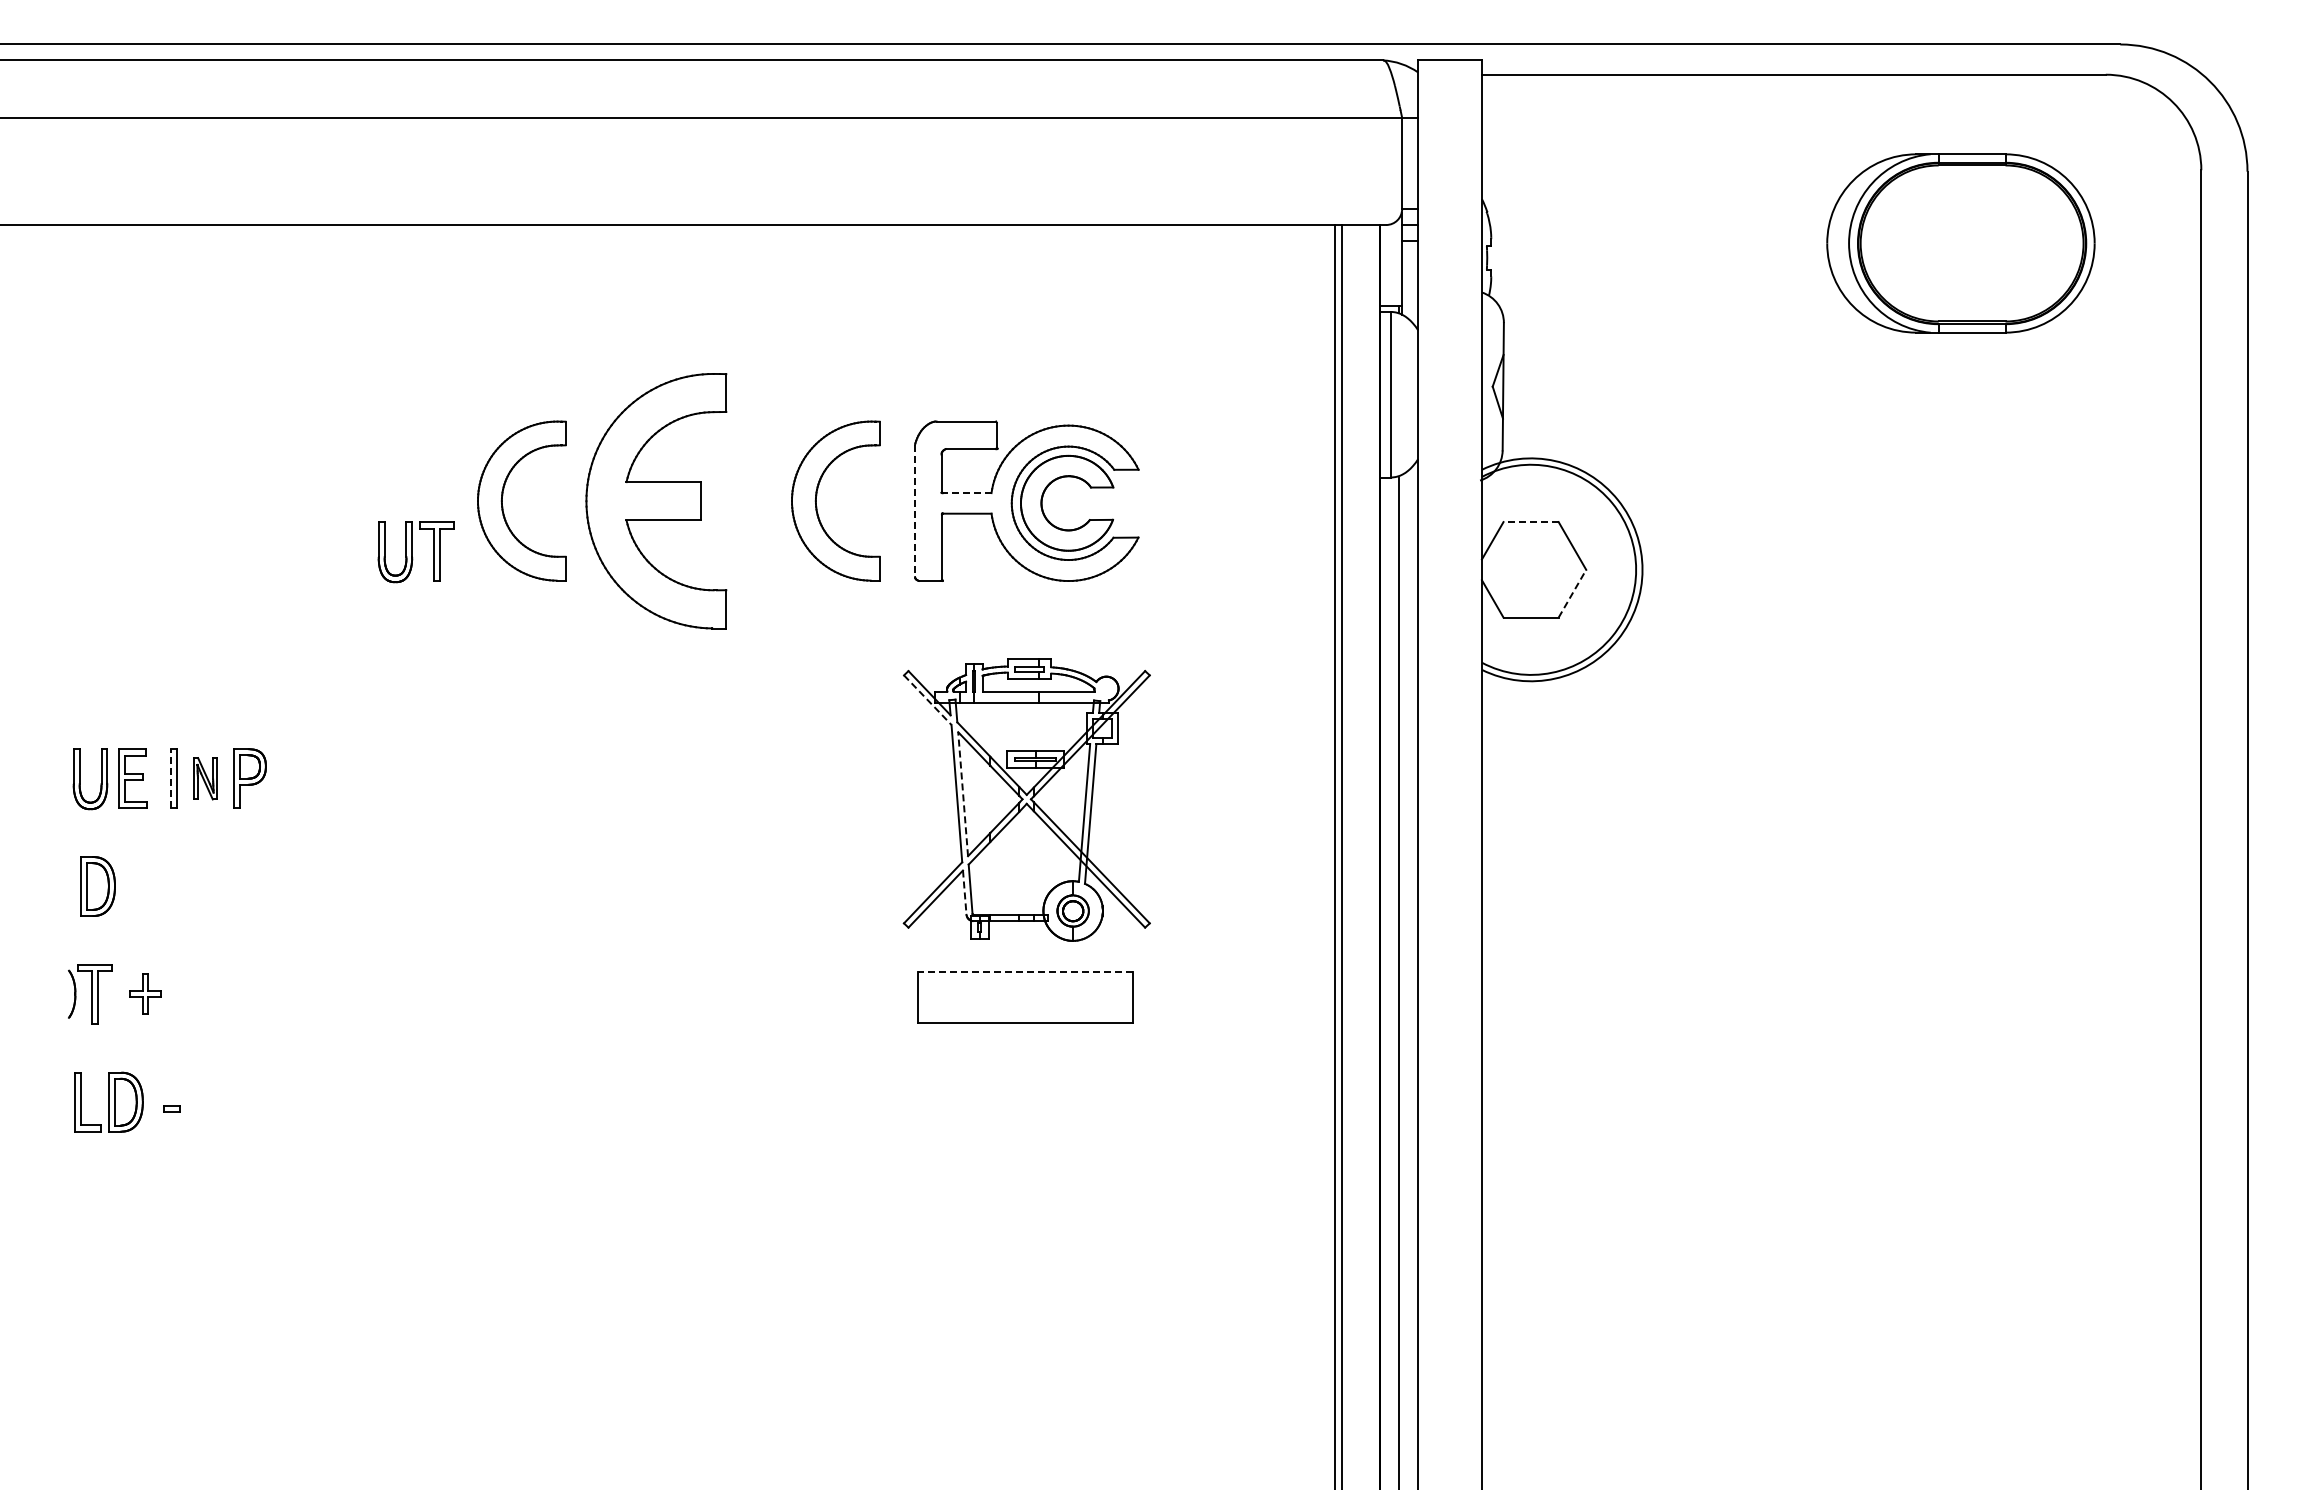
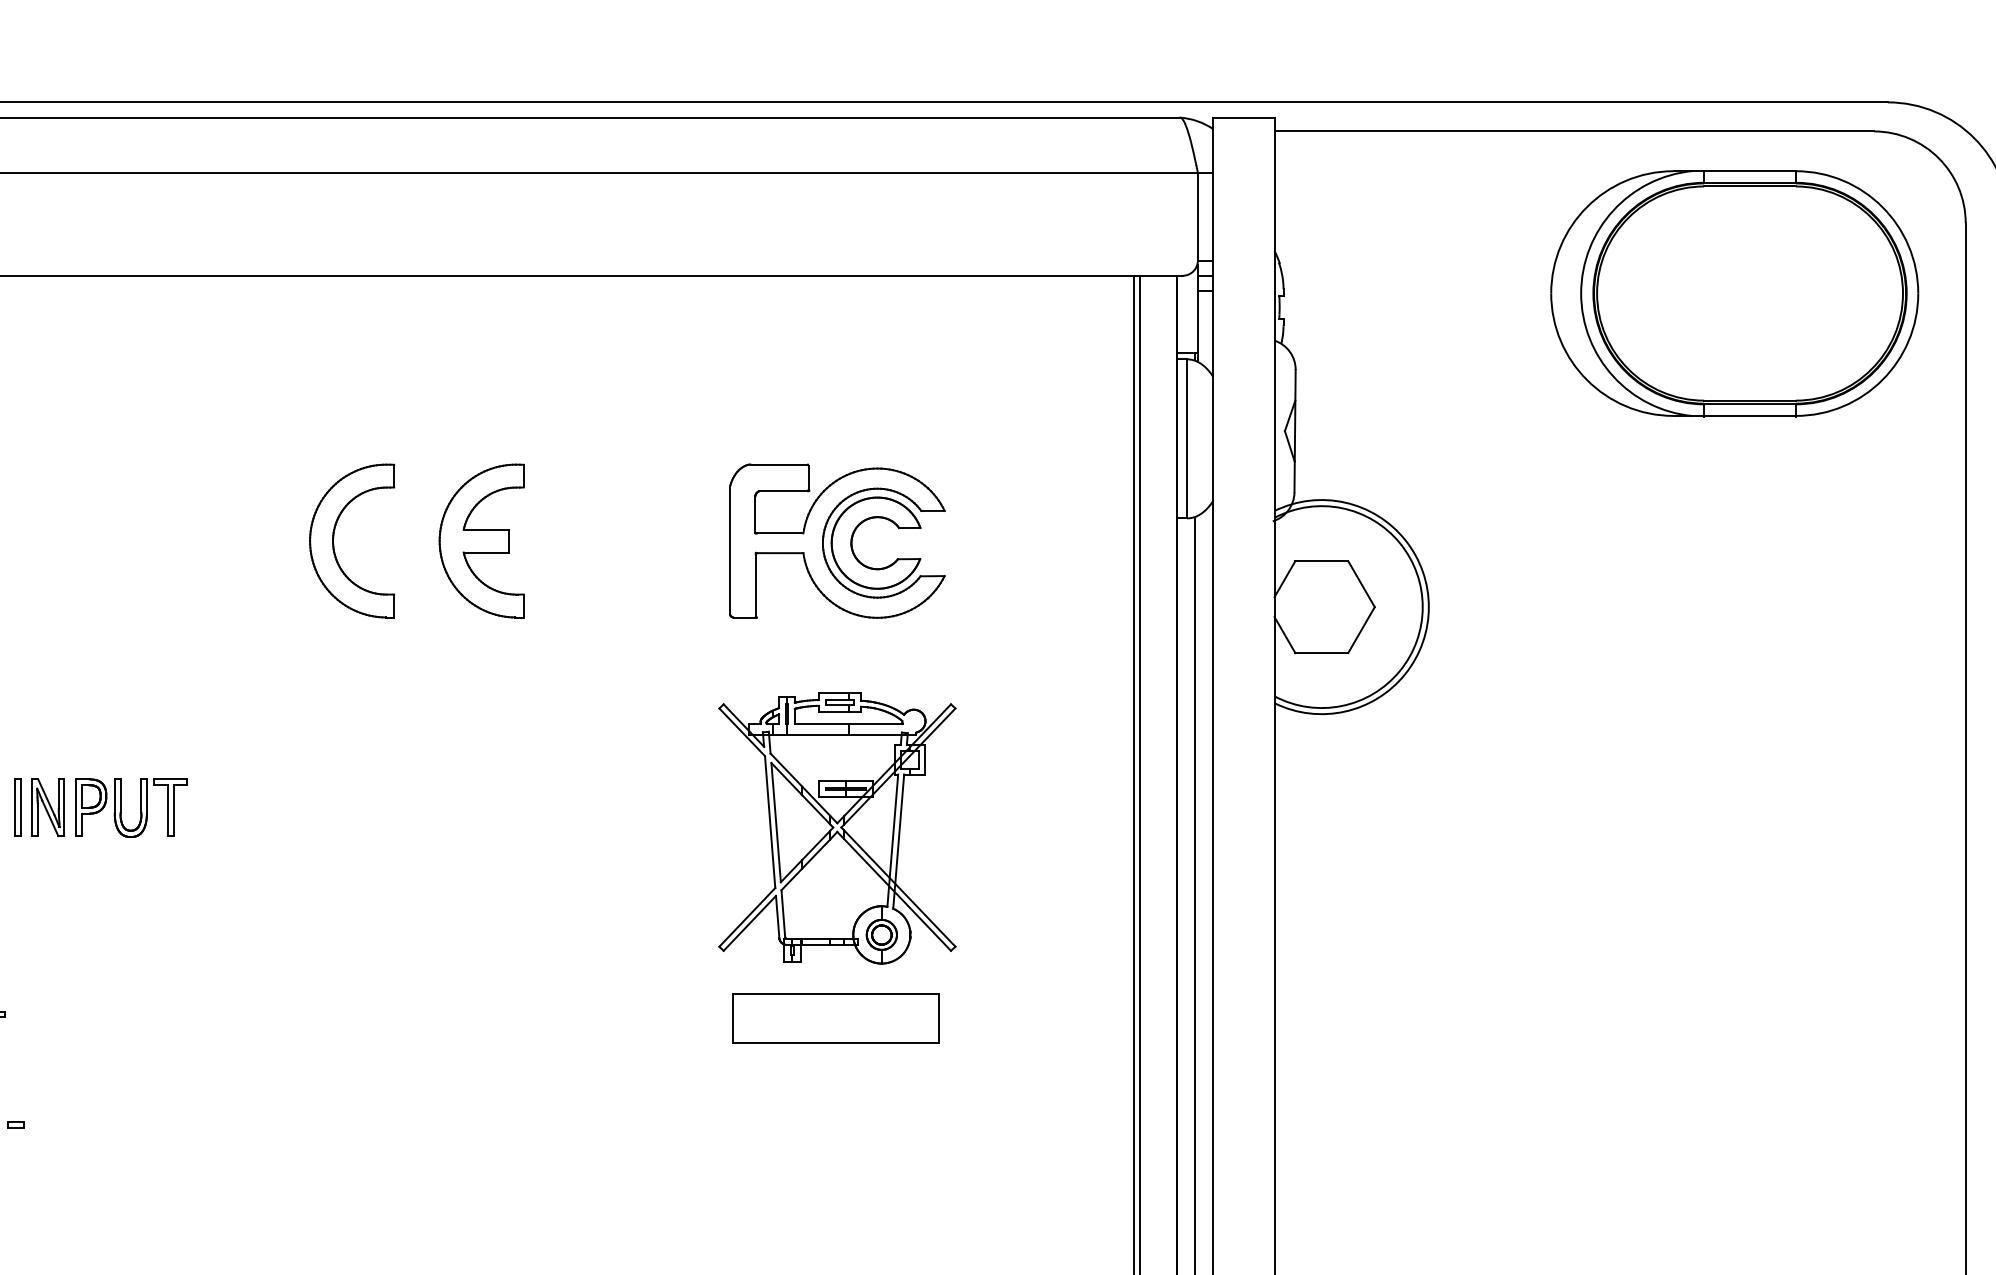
part: (1960, 243) -> (1734, 293), size x1.43
line: (966, 493) -> (779, 533), dashed -> solid
part: (817, 495) -> (636, 535), removed
part: (656, 500) -> (481, 540), size x0.62
line: (915, 511) -> (730, 551), dashed -> solid
line: (1531, 522) -> (1322, 561), dashed -> solid
part: (415, 552) -> (150, 808), moved
line: (1572, 593) -> (1361, 629), dashed -> solid
line: (928, 700) -> (742, 732), dashed -> solid
line: (170, 778) -> (14, 807), dashed -> solid
part: (205, 778) -> (48, 807), size x1.43
line: (963, 793) -> (776, 821), dashed -> solid
line: (964, 893) -> (777, 918), dashed -> solid
line: (1025, 972) -> (836, 993), dashed -> solid

